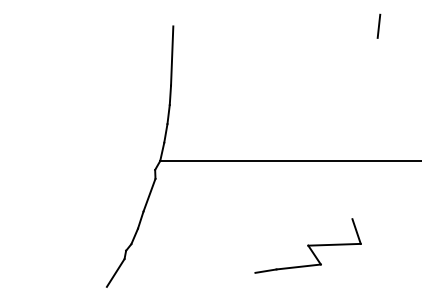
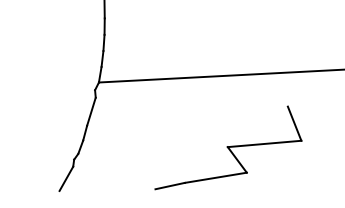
part: (307, 245) -> (226, 147), size x1.67

